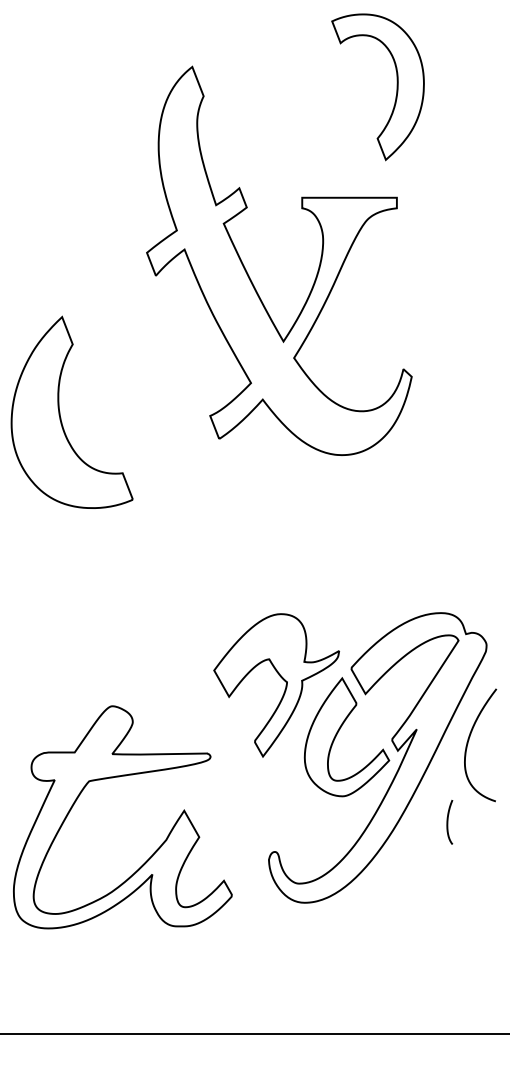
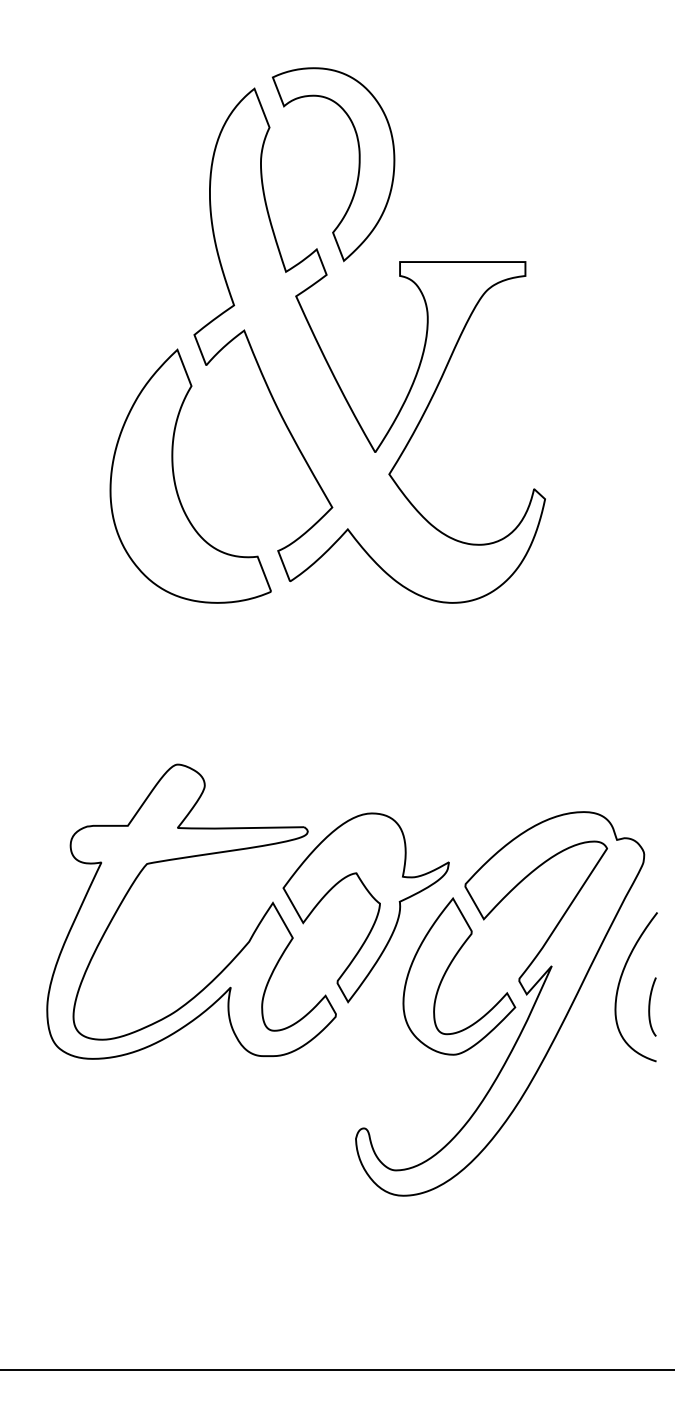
part: (396, 87) -> (358, 164), moved
part: (60, 411) -> (175, 474), moved
part: (113, 778) -> (179, 860), moved
curve: (448, 822) -> (650, 1007), moved

